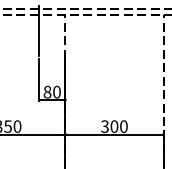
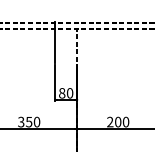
text: (105, 127) -> (110, 122), 300 -> 200

